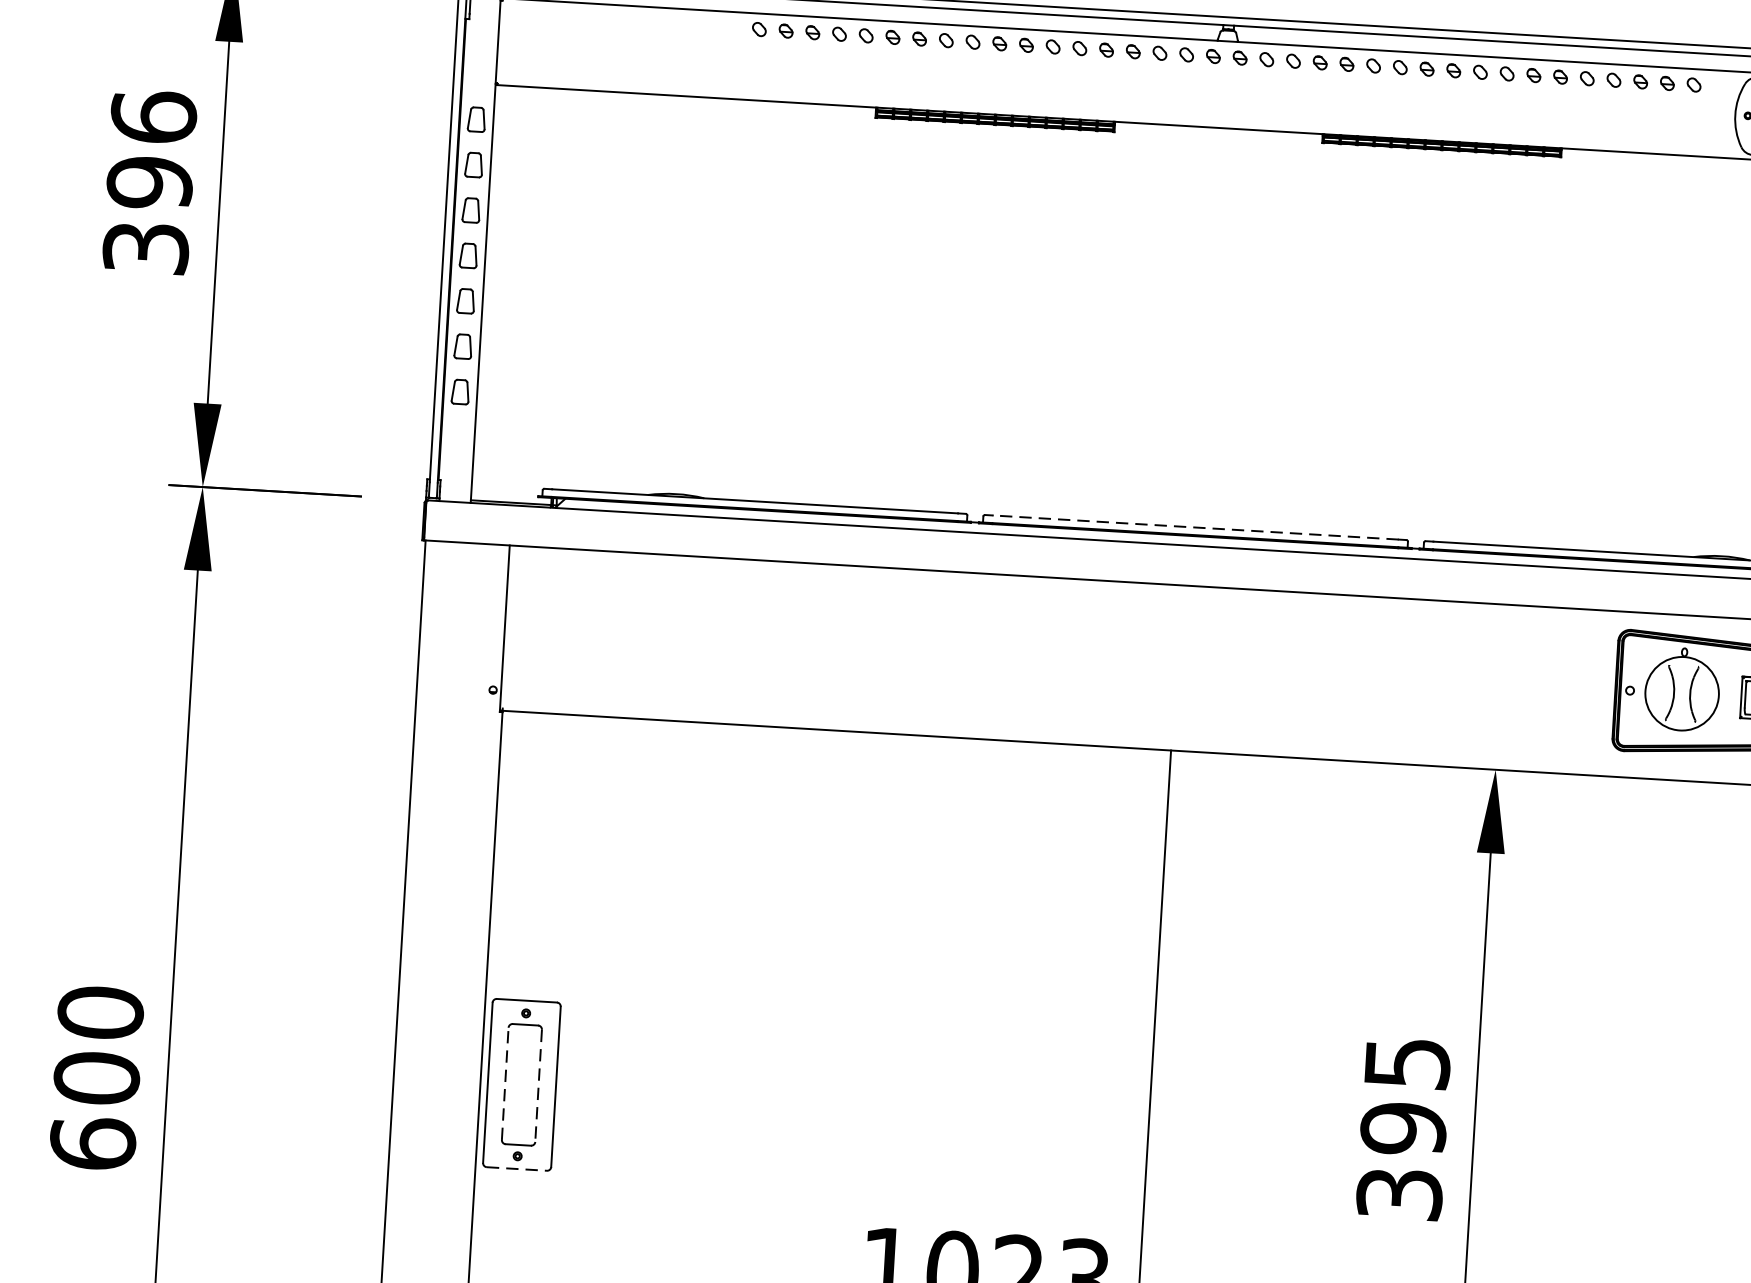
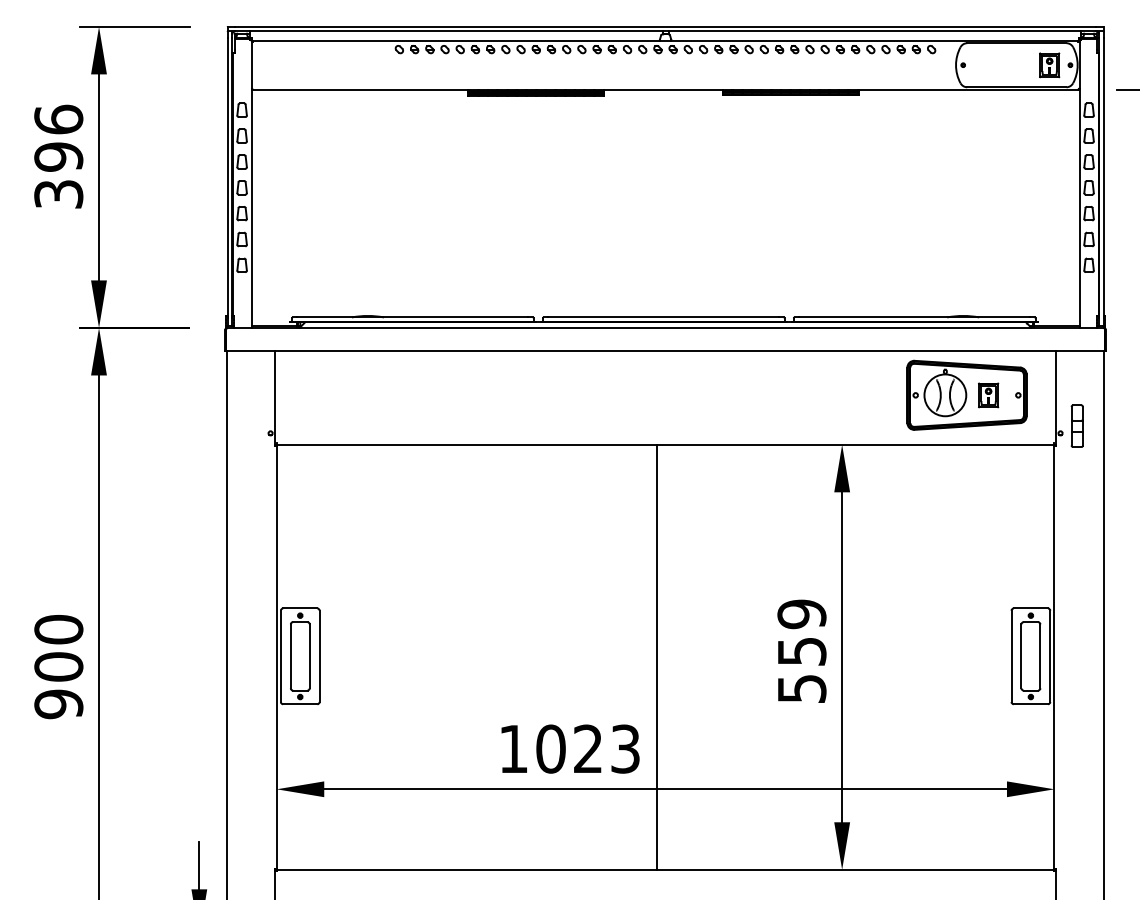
line: (1195, 527) -> (663, 317), dashed -> solid
line: (504, 1084) -> (290, 656), dashed -> solid
line: (538, 1086) -> (309, 656), dashed -> solid
text: (1402, 1126) -> (801, 650), 395 -> 559
text: (92, 1144) -> (58, 704), 600 -> 900
line: (517, 1169) -> (300, 704), dashed -> solid

